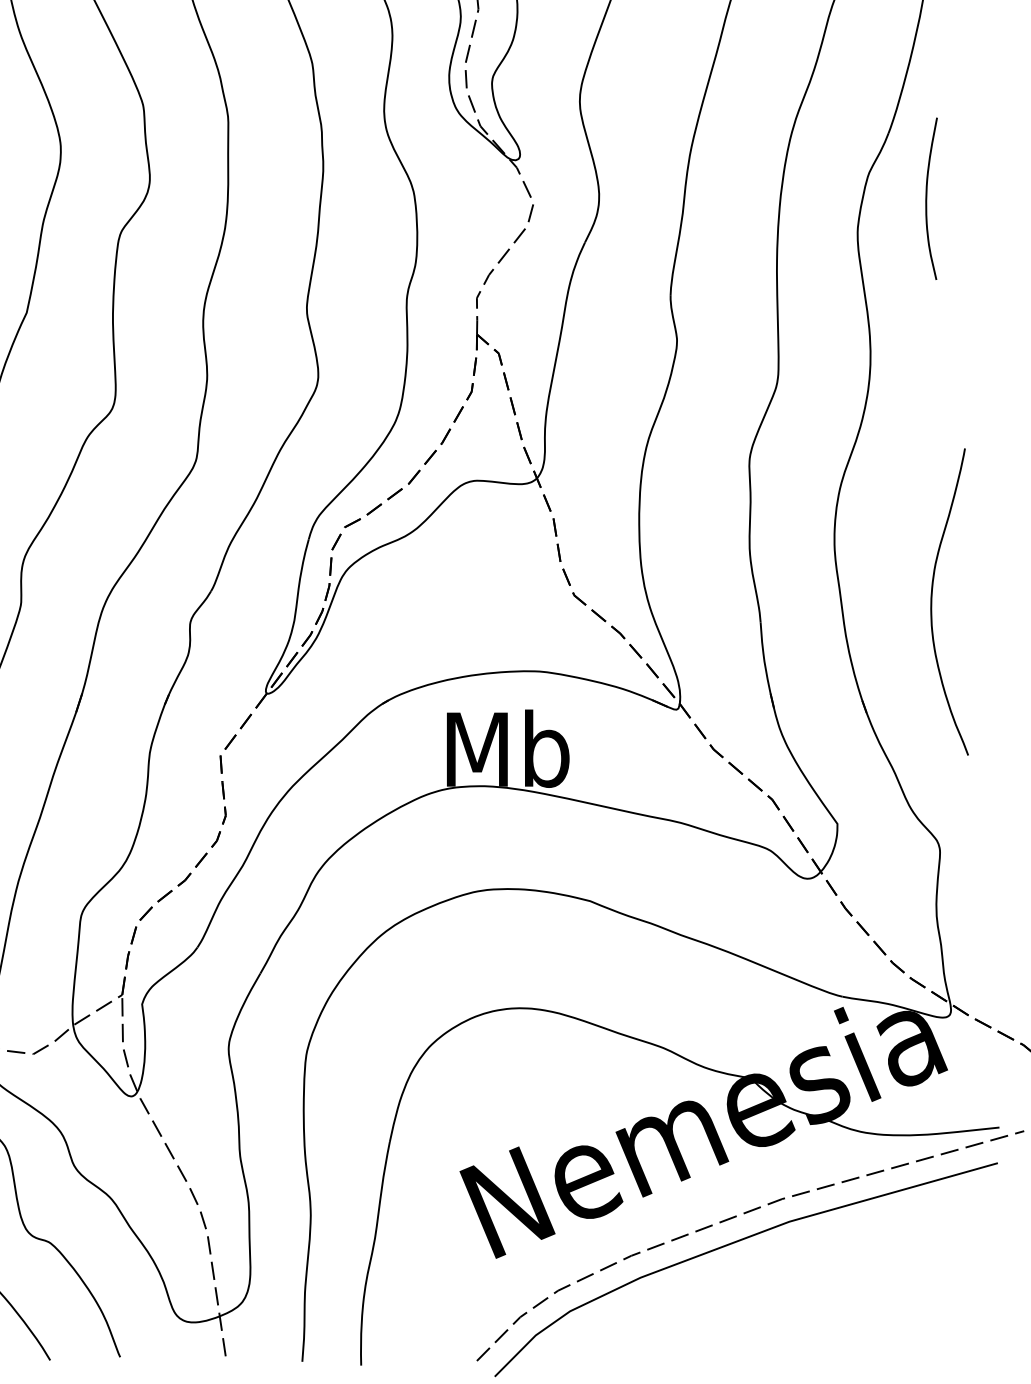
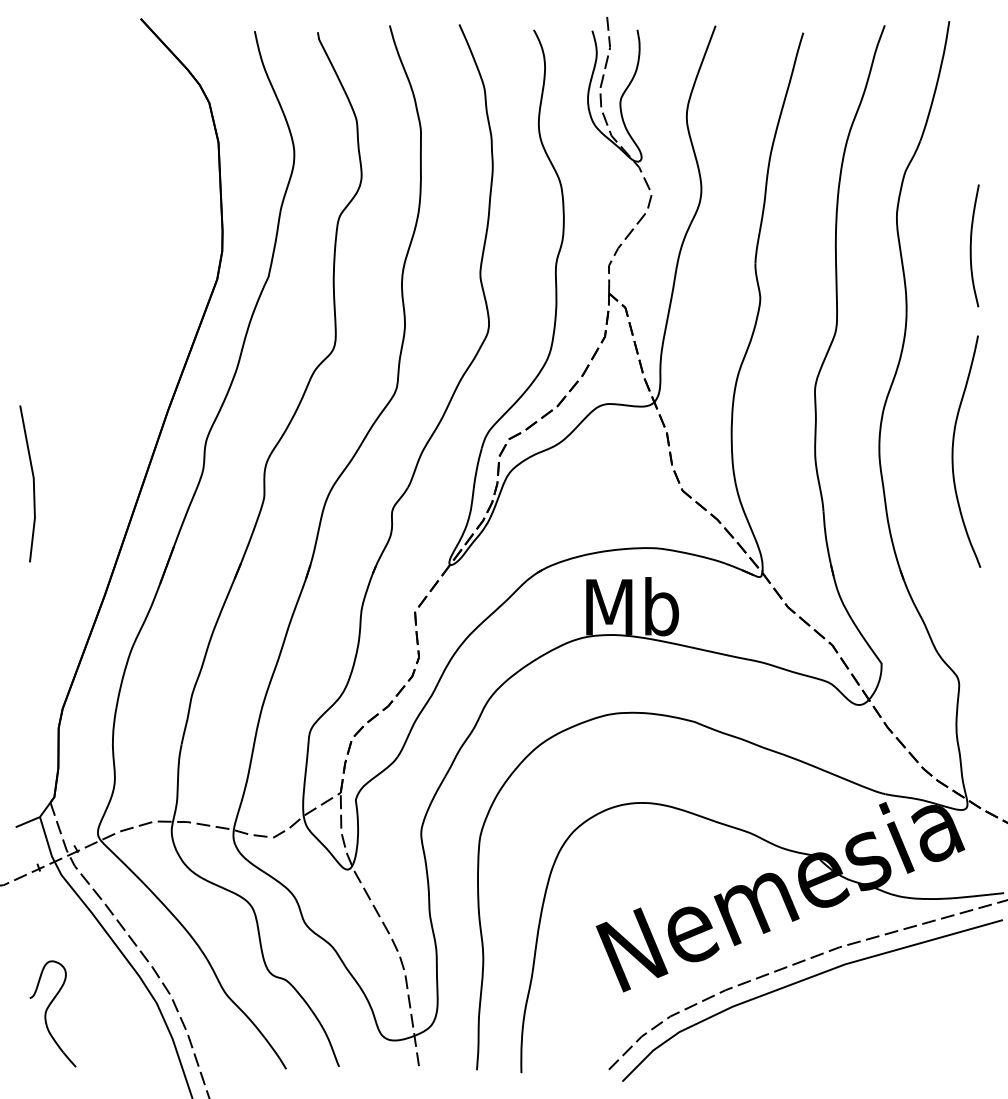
curve: (927, 198) -> (971, 245), moved
curve: (932, 601) -> (953, 451), moved

